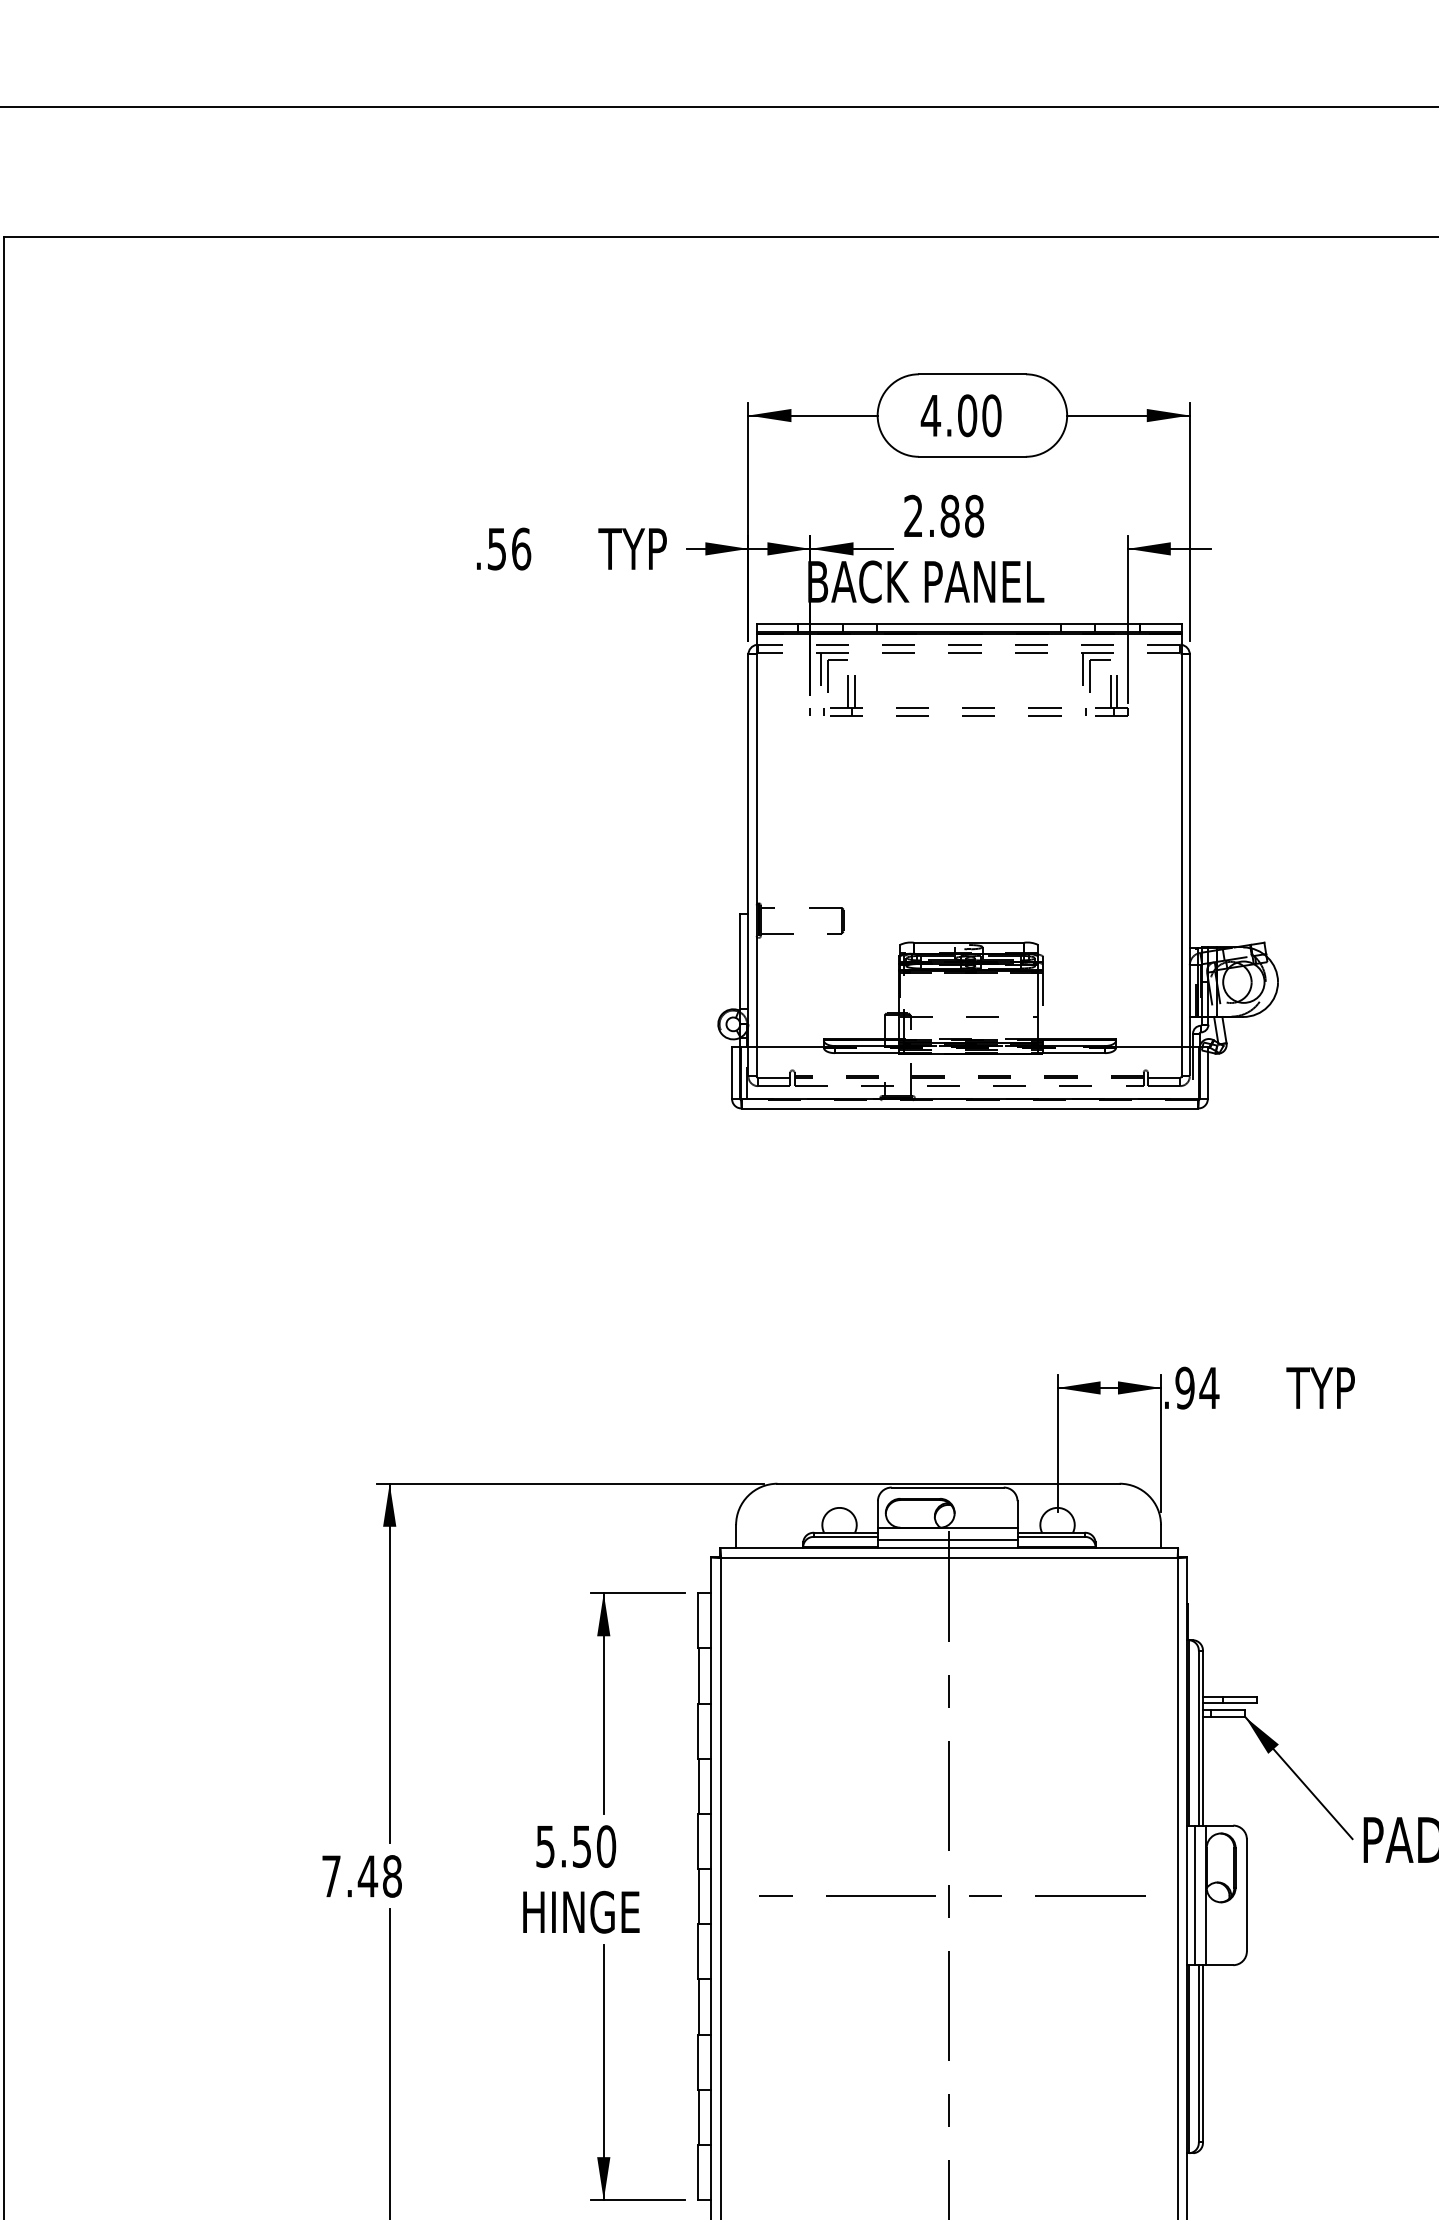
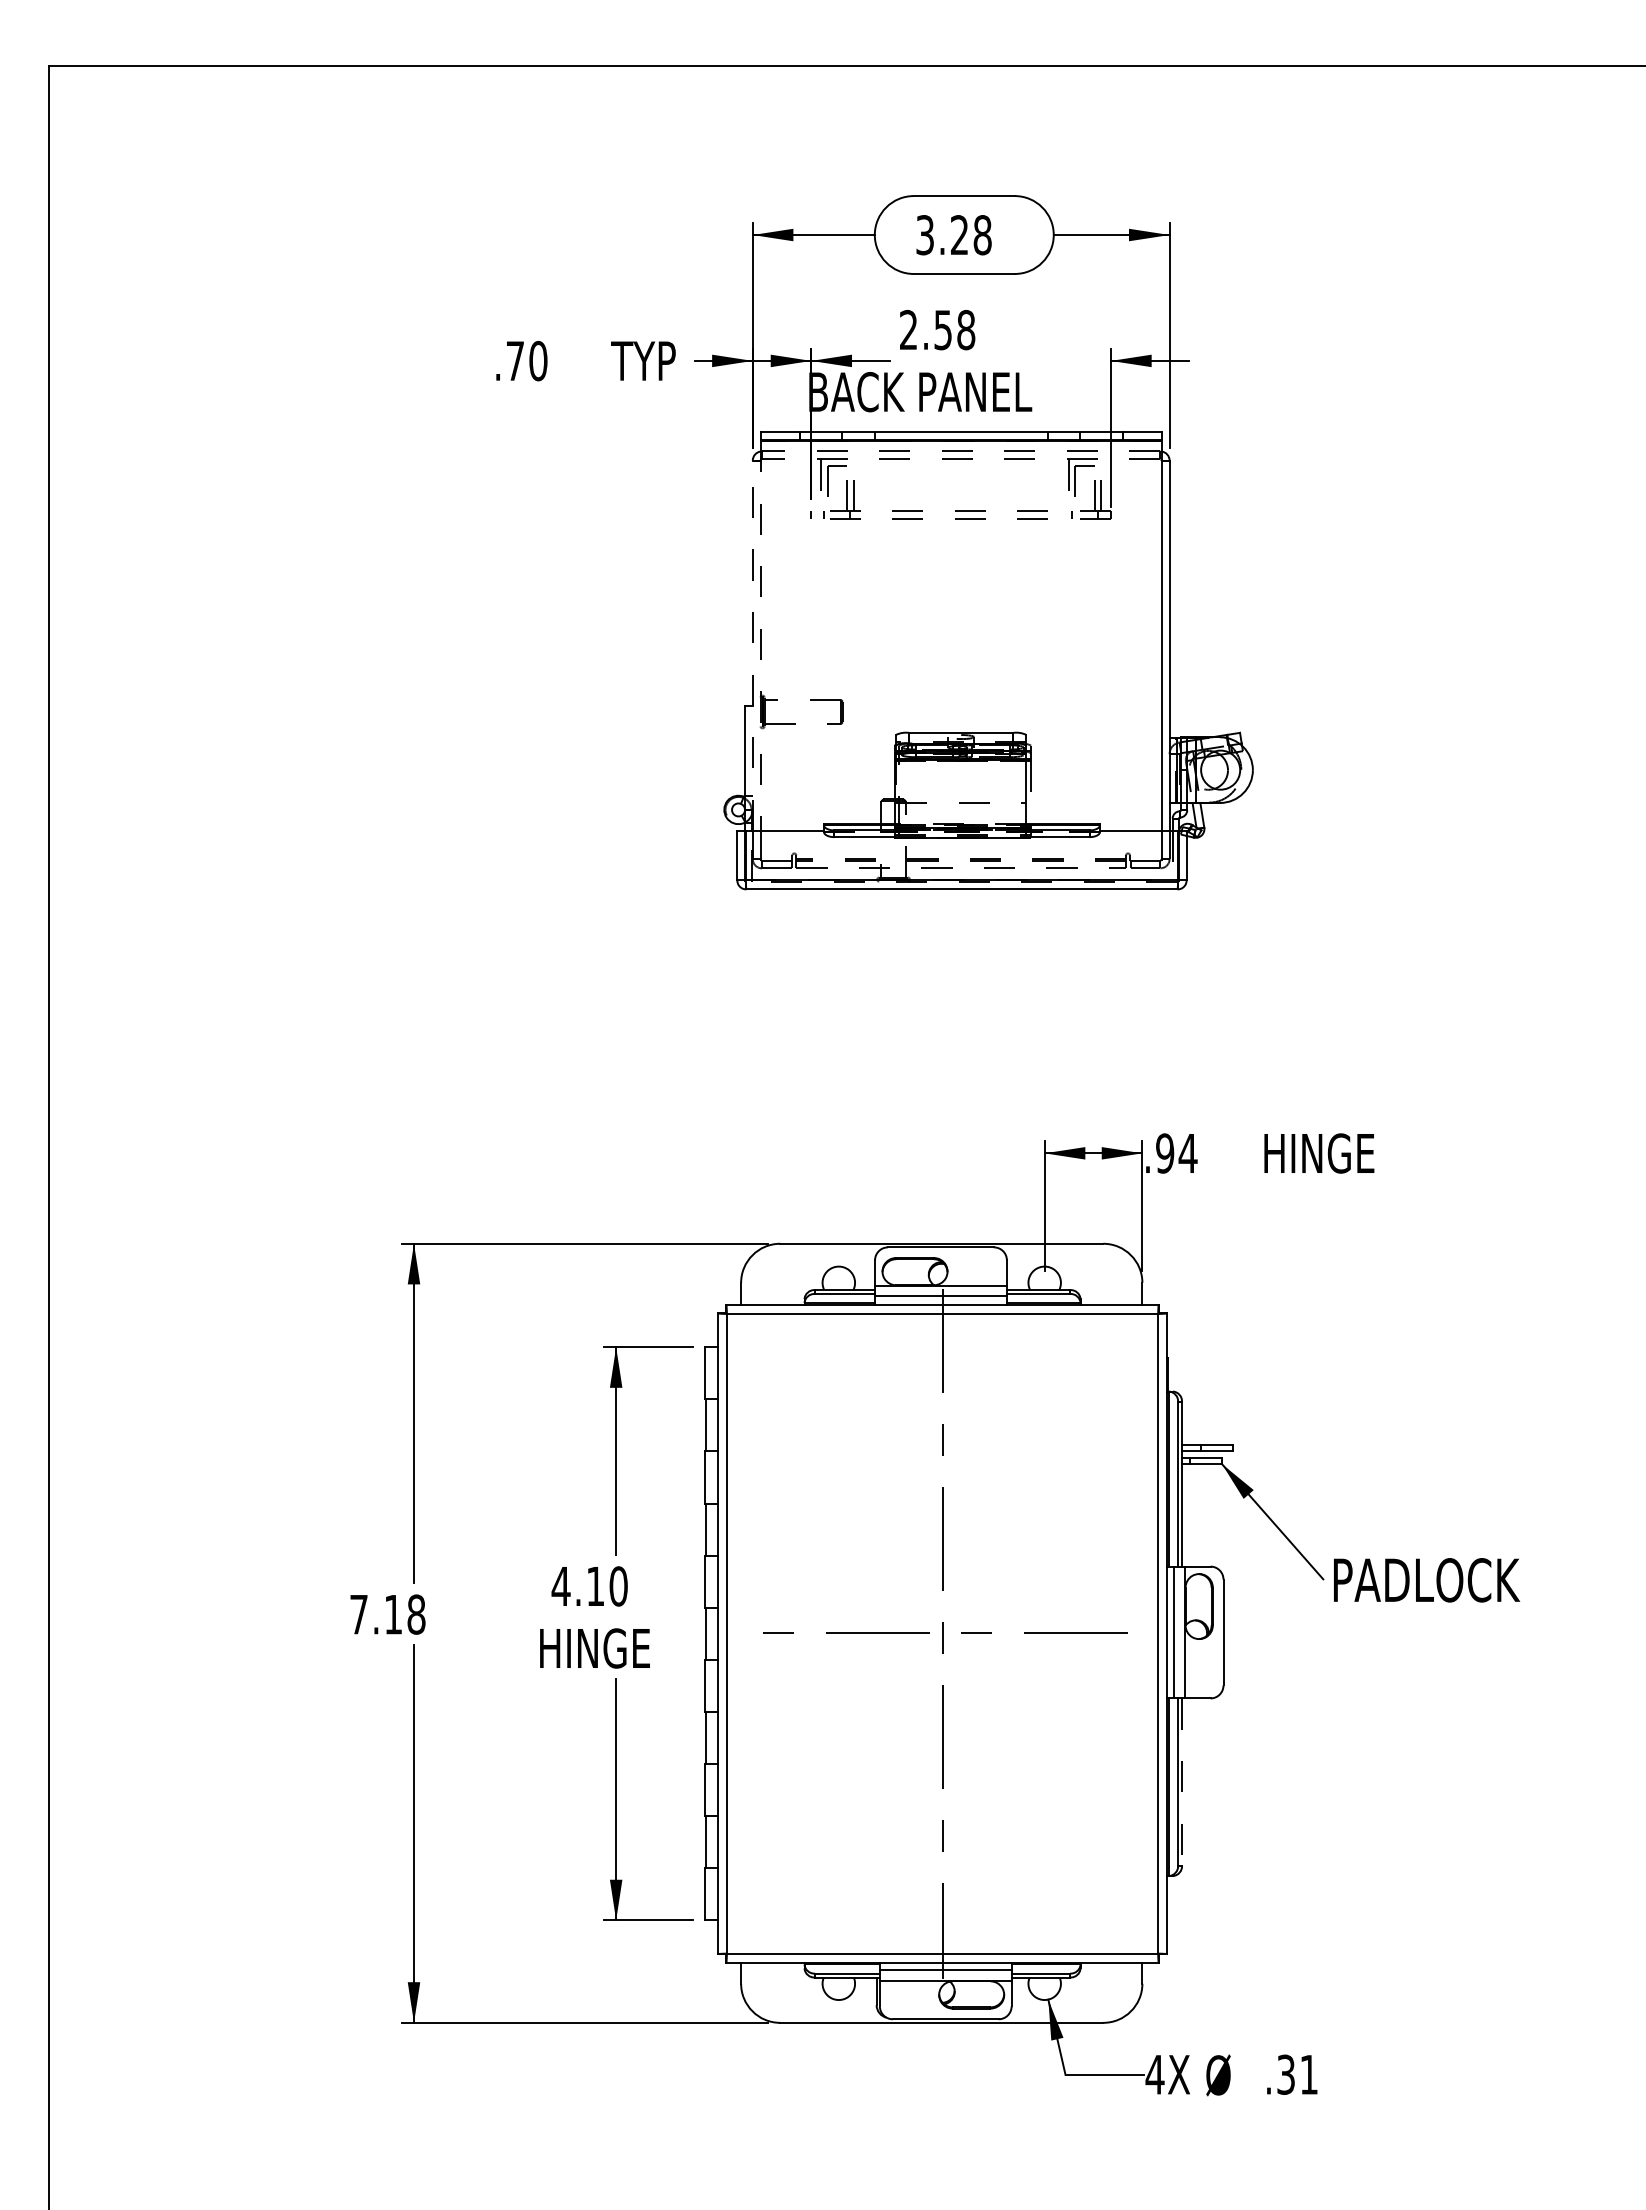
text: (960, 416) -> (953, 235), 4.00 -> 3.28
text: (950, 515) -> (943, 329), 2.88 -> 2.58
text: (508, 548) -> (526, 360), .56 -> .70
line: (756, 839) -> (760, 635), solid -> dashed
line: (748, 850) -> (752, 645), solid -> dashed
text: (1346, 1388) -> (1317, 1153), TYP -> HINGE
text: (562, 1846) -> (577, 1586), 5.50 -> 4.10
text: (366, 1876) -> (392, 1614), 7.48 -> 7.18
line: (1203, 2054) -> (1182, 1782), solid -> dashed

